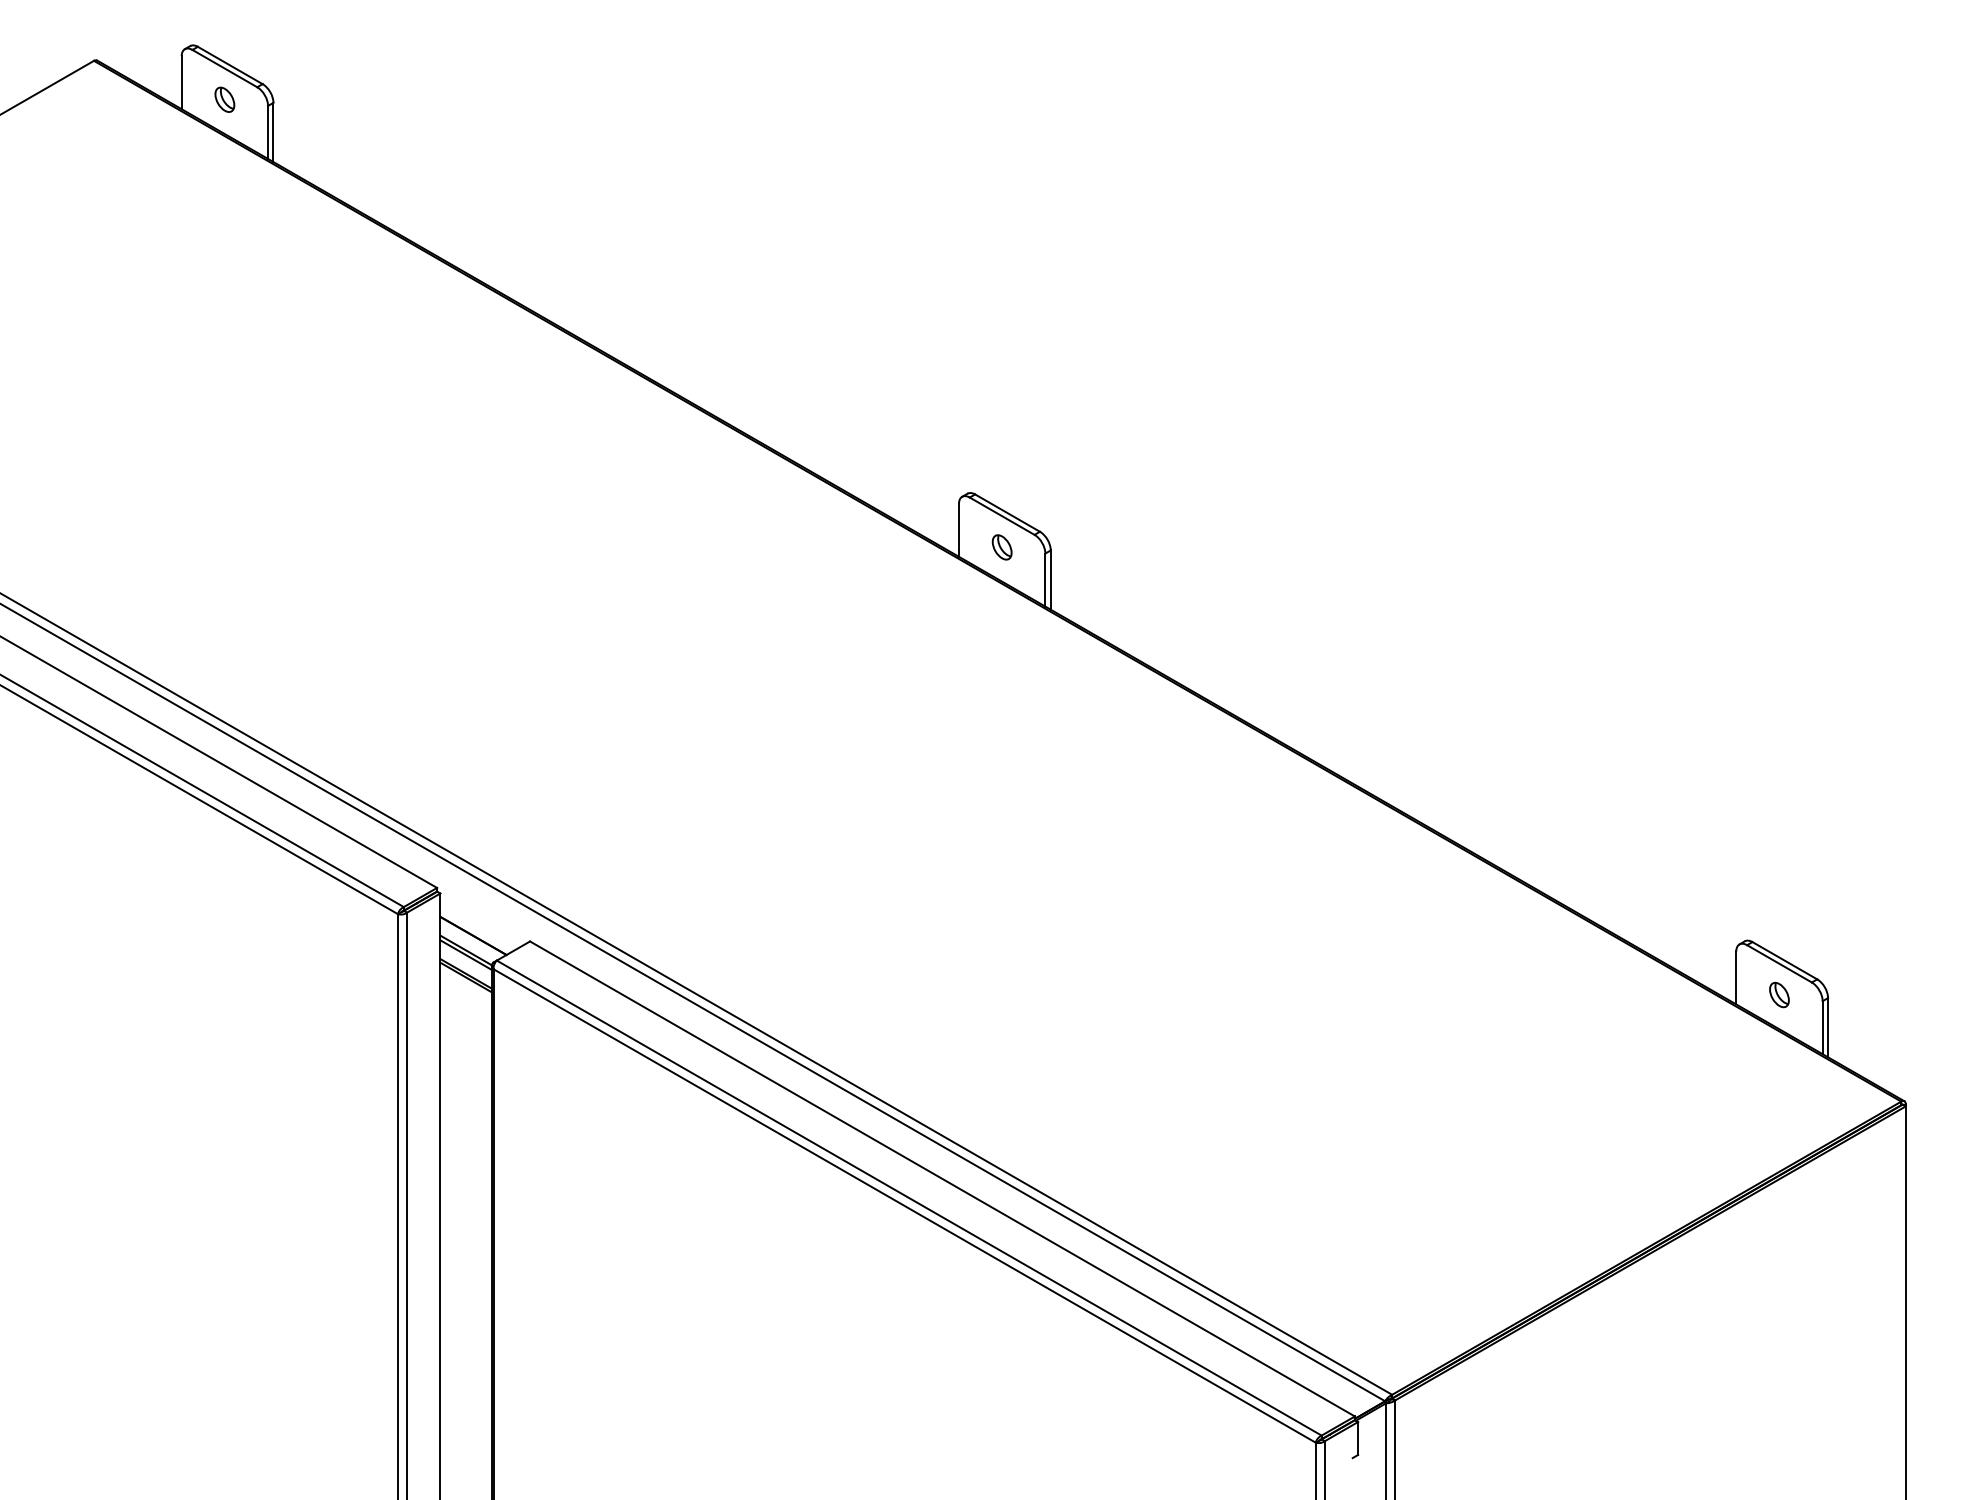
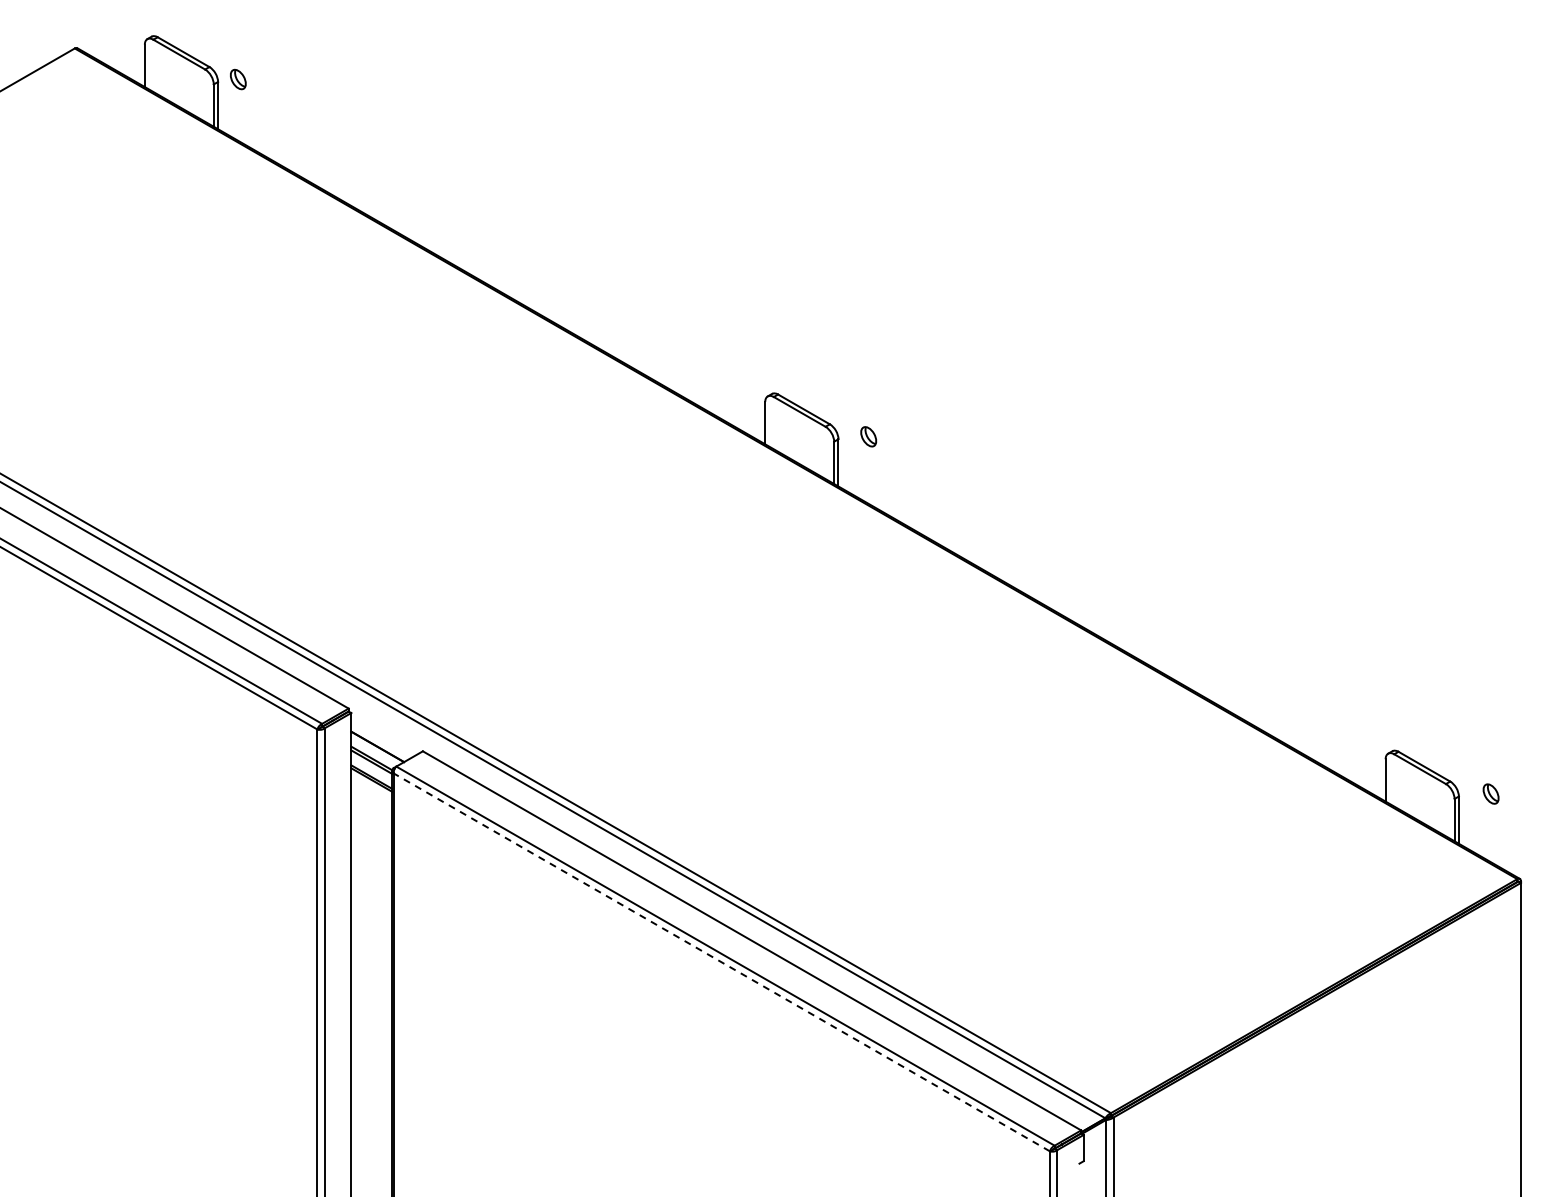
part: (225, 99) -> (238, 79), moved
part: (1001, 547) -> (868, 436), moved
part: (1778, 994) -> (1490, 793), moved
line: (904, 1206) -> (721, 962), solid -> dashed

